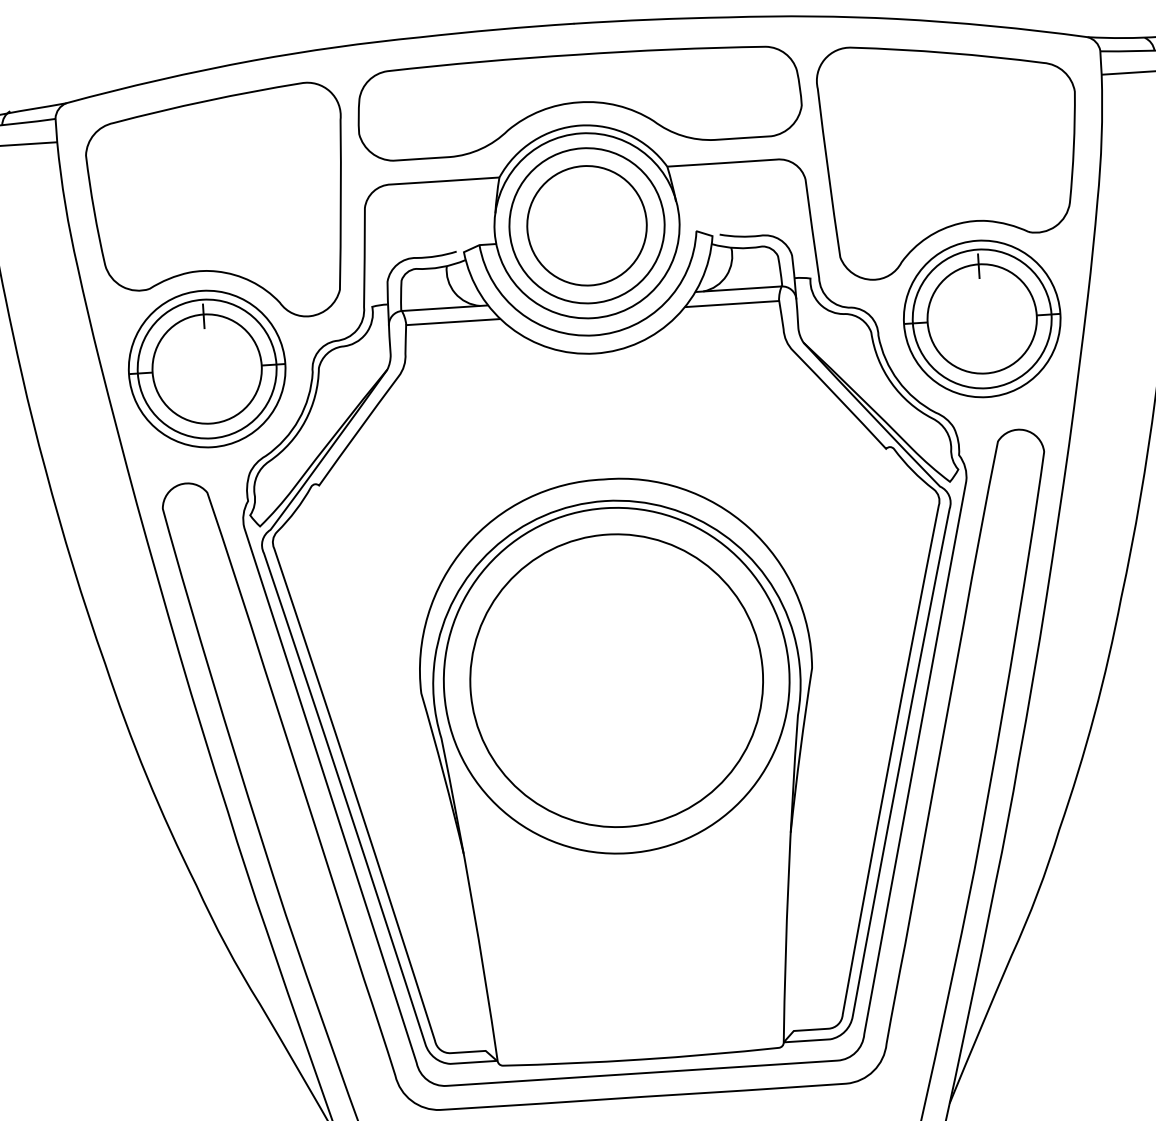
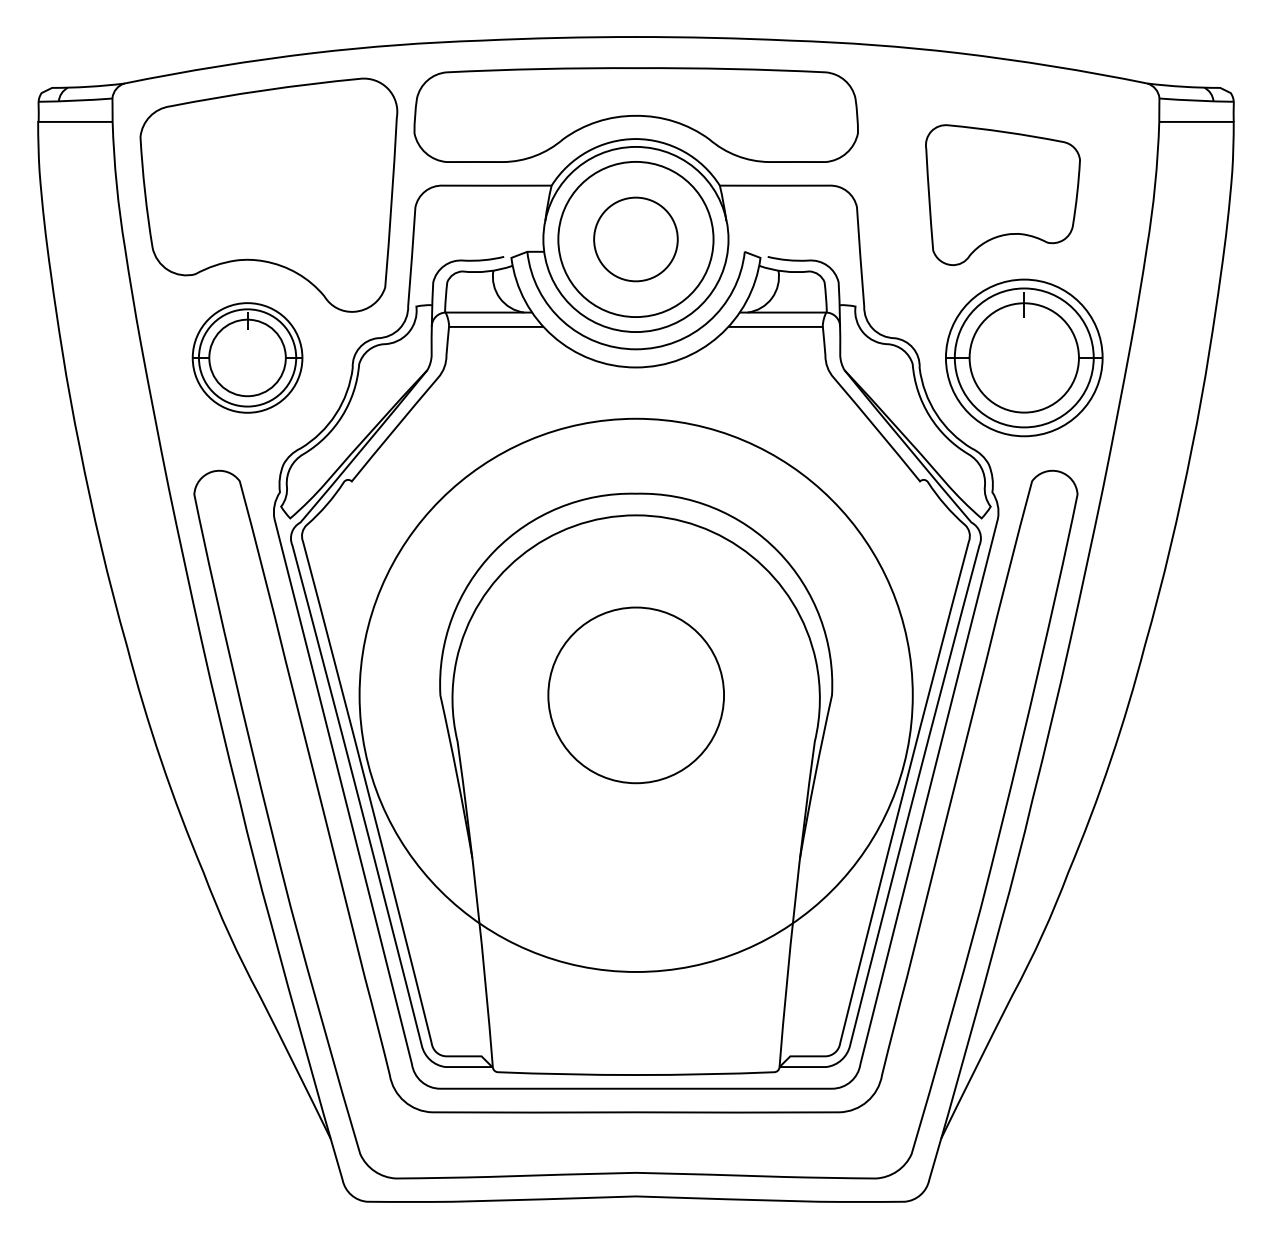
part: (949, 157) -> (1002, 194), size x0.6
circle: (586, 225) -> (635, 239), size x0.7
part: (207, 368) -> (247, 357), size x0.7
circle: (615, 679) -> (635, 694), size x0.6
circle: (617, 680) -> (636, 695), size x1.6

